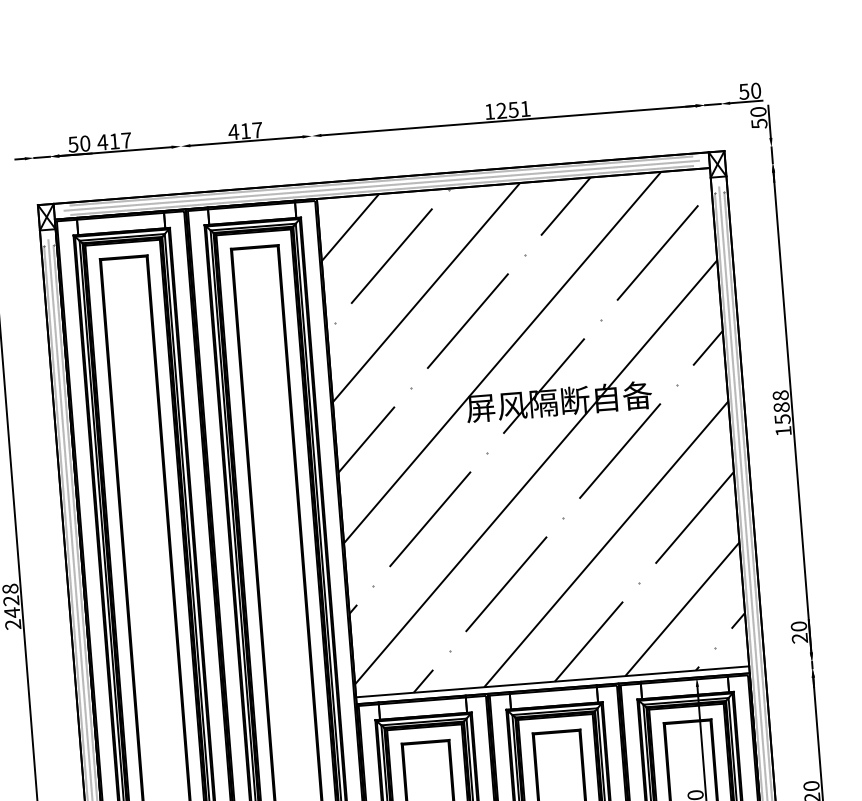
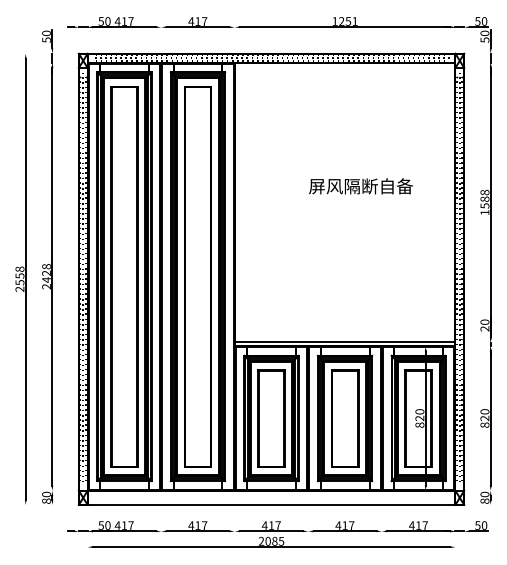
hatch: (532, 432) -> (344, 202), removed

